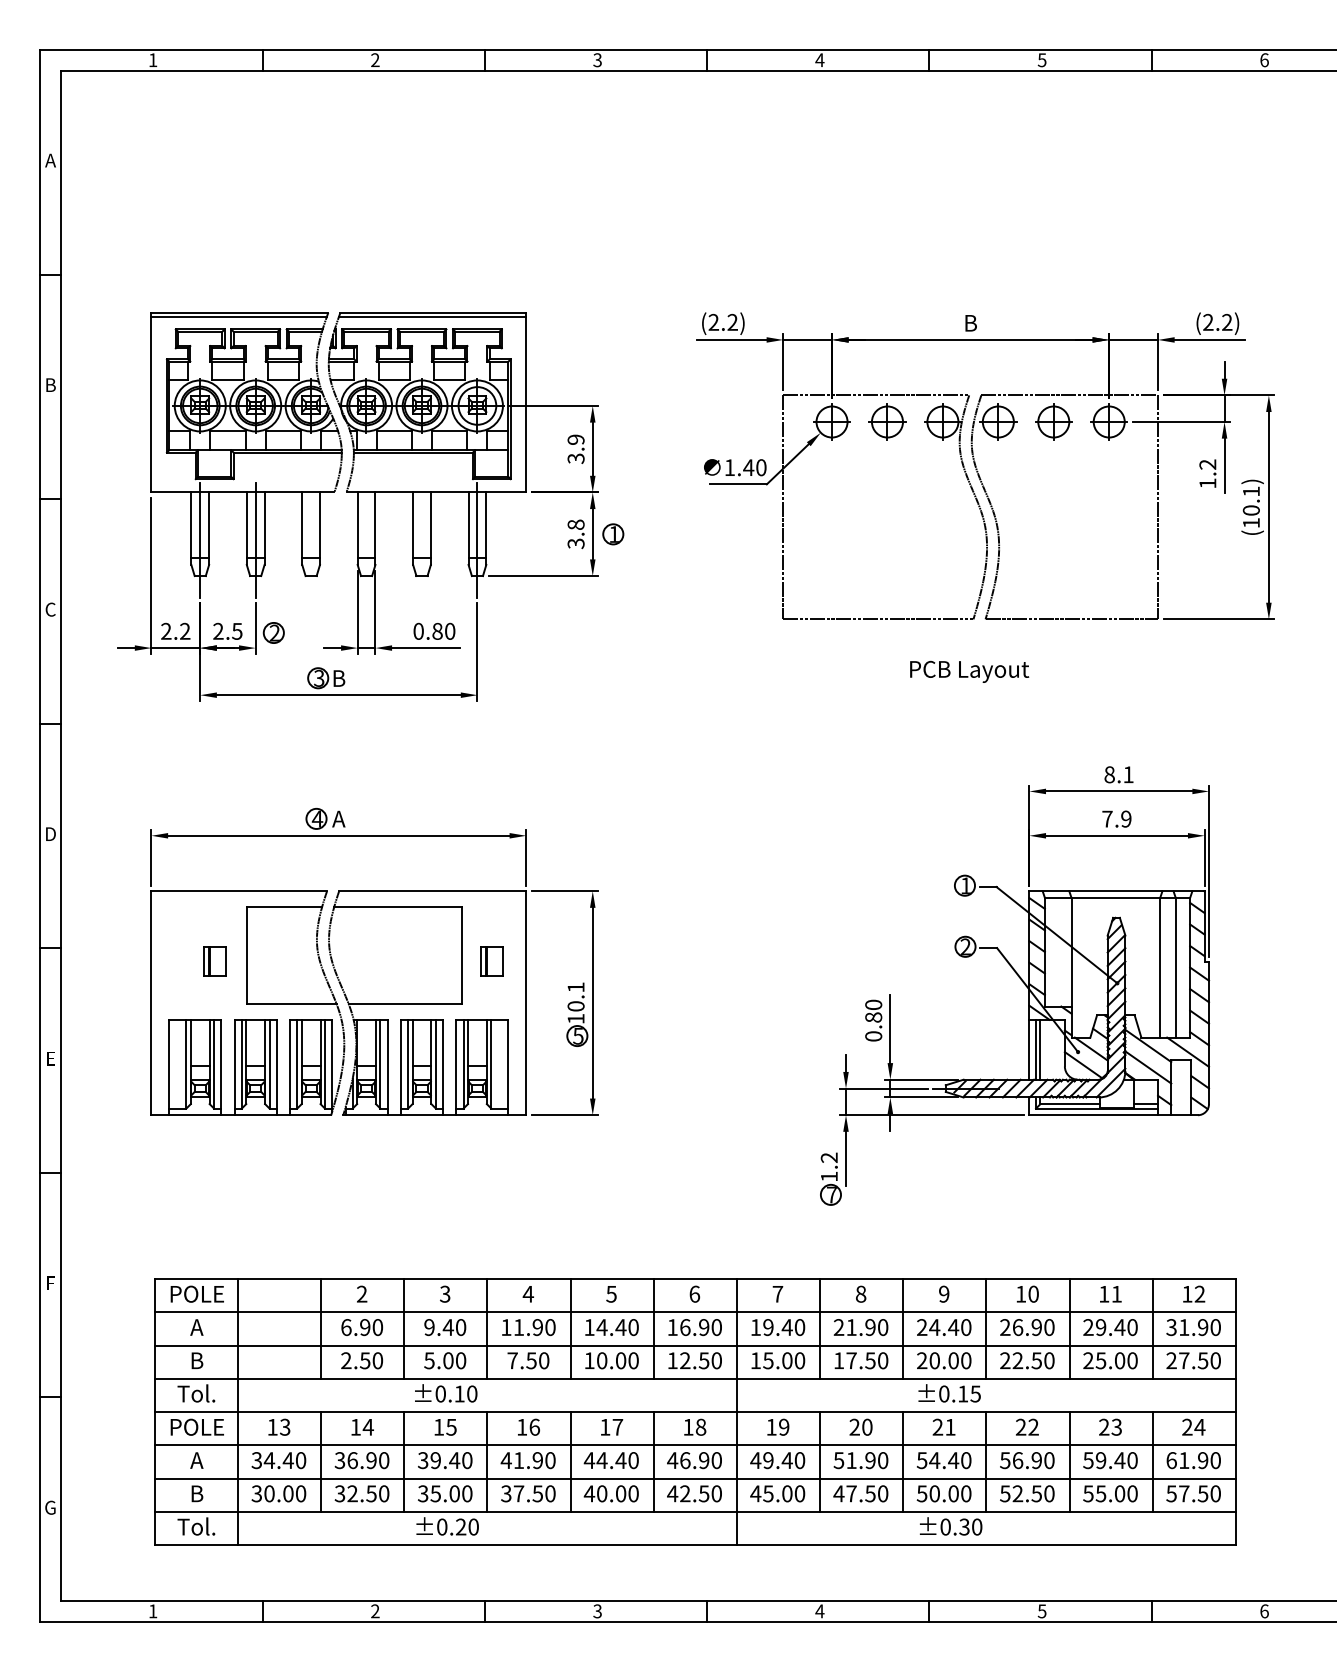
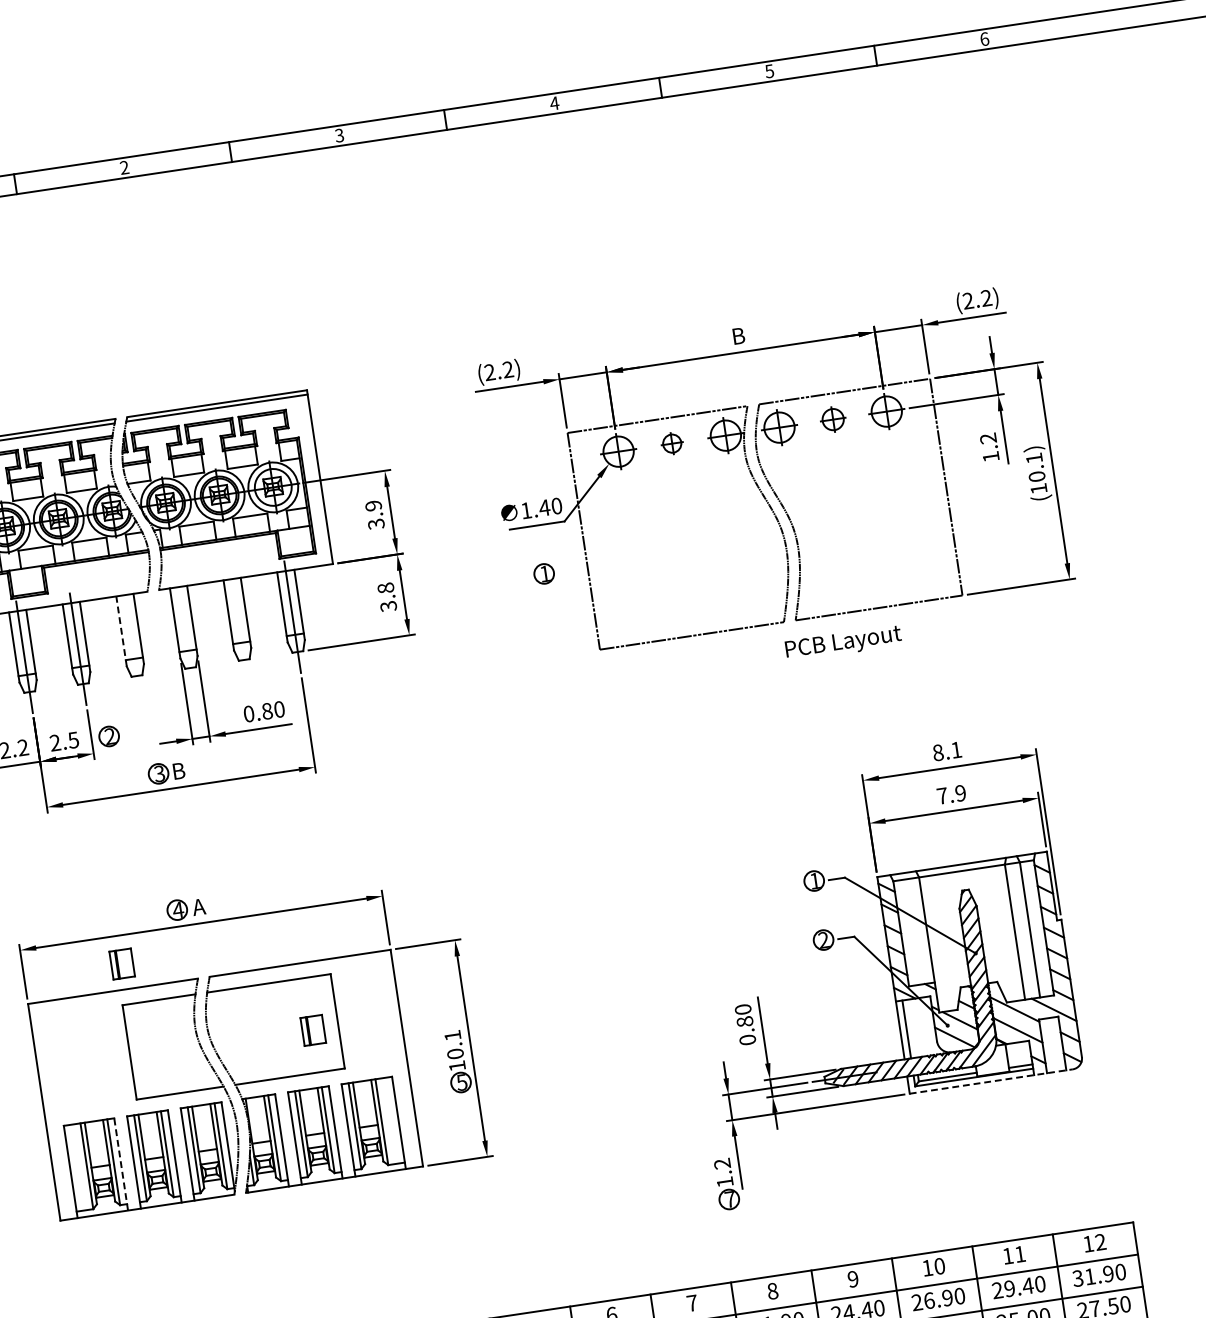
part: (887, 421) -> (672, 443), size x0.6
part: (1053, 421) -> (832, 419), size x0.7
line: (302, 528) -> (121, 631), solid -> dashed
part: (613, 534) -> (544, 574), moved
text: (969, 671) -> (843, 643), moved
part: (214, 961) -> (122, 964), moved
part: (491, 961) -> (313, 1030), moved
line: (1040, 1049) -> (911, 1028), removed
line: (221, 1067) -> (121, 1164), solid -> dashed
line: (1114, 1115) -> (992, 1081), solid -> dashed

